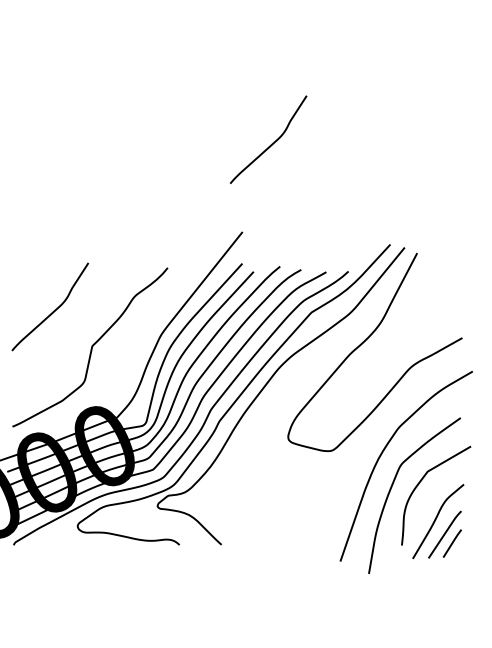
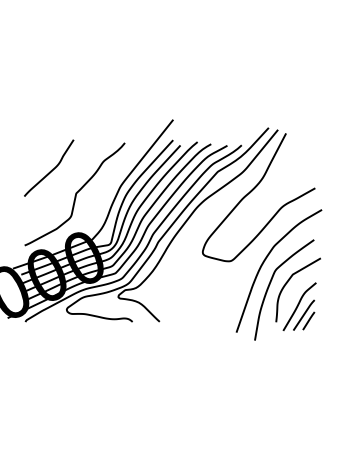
curve: (272, 141) -> (192, 61), removed

